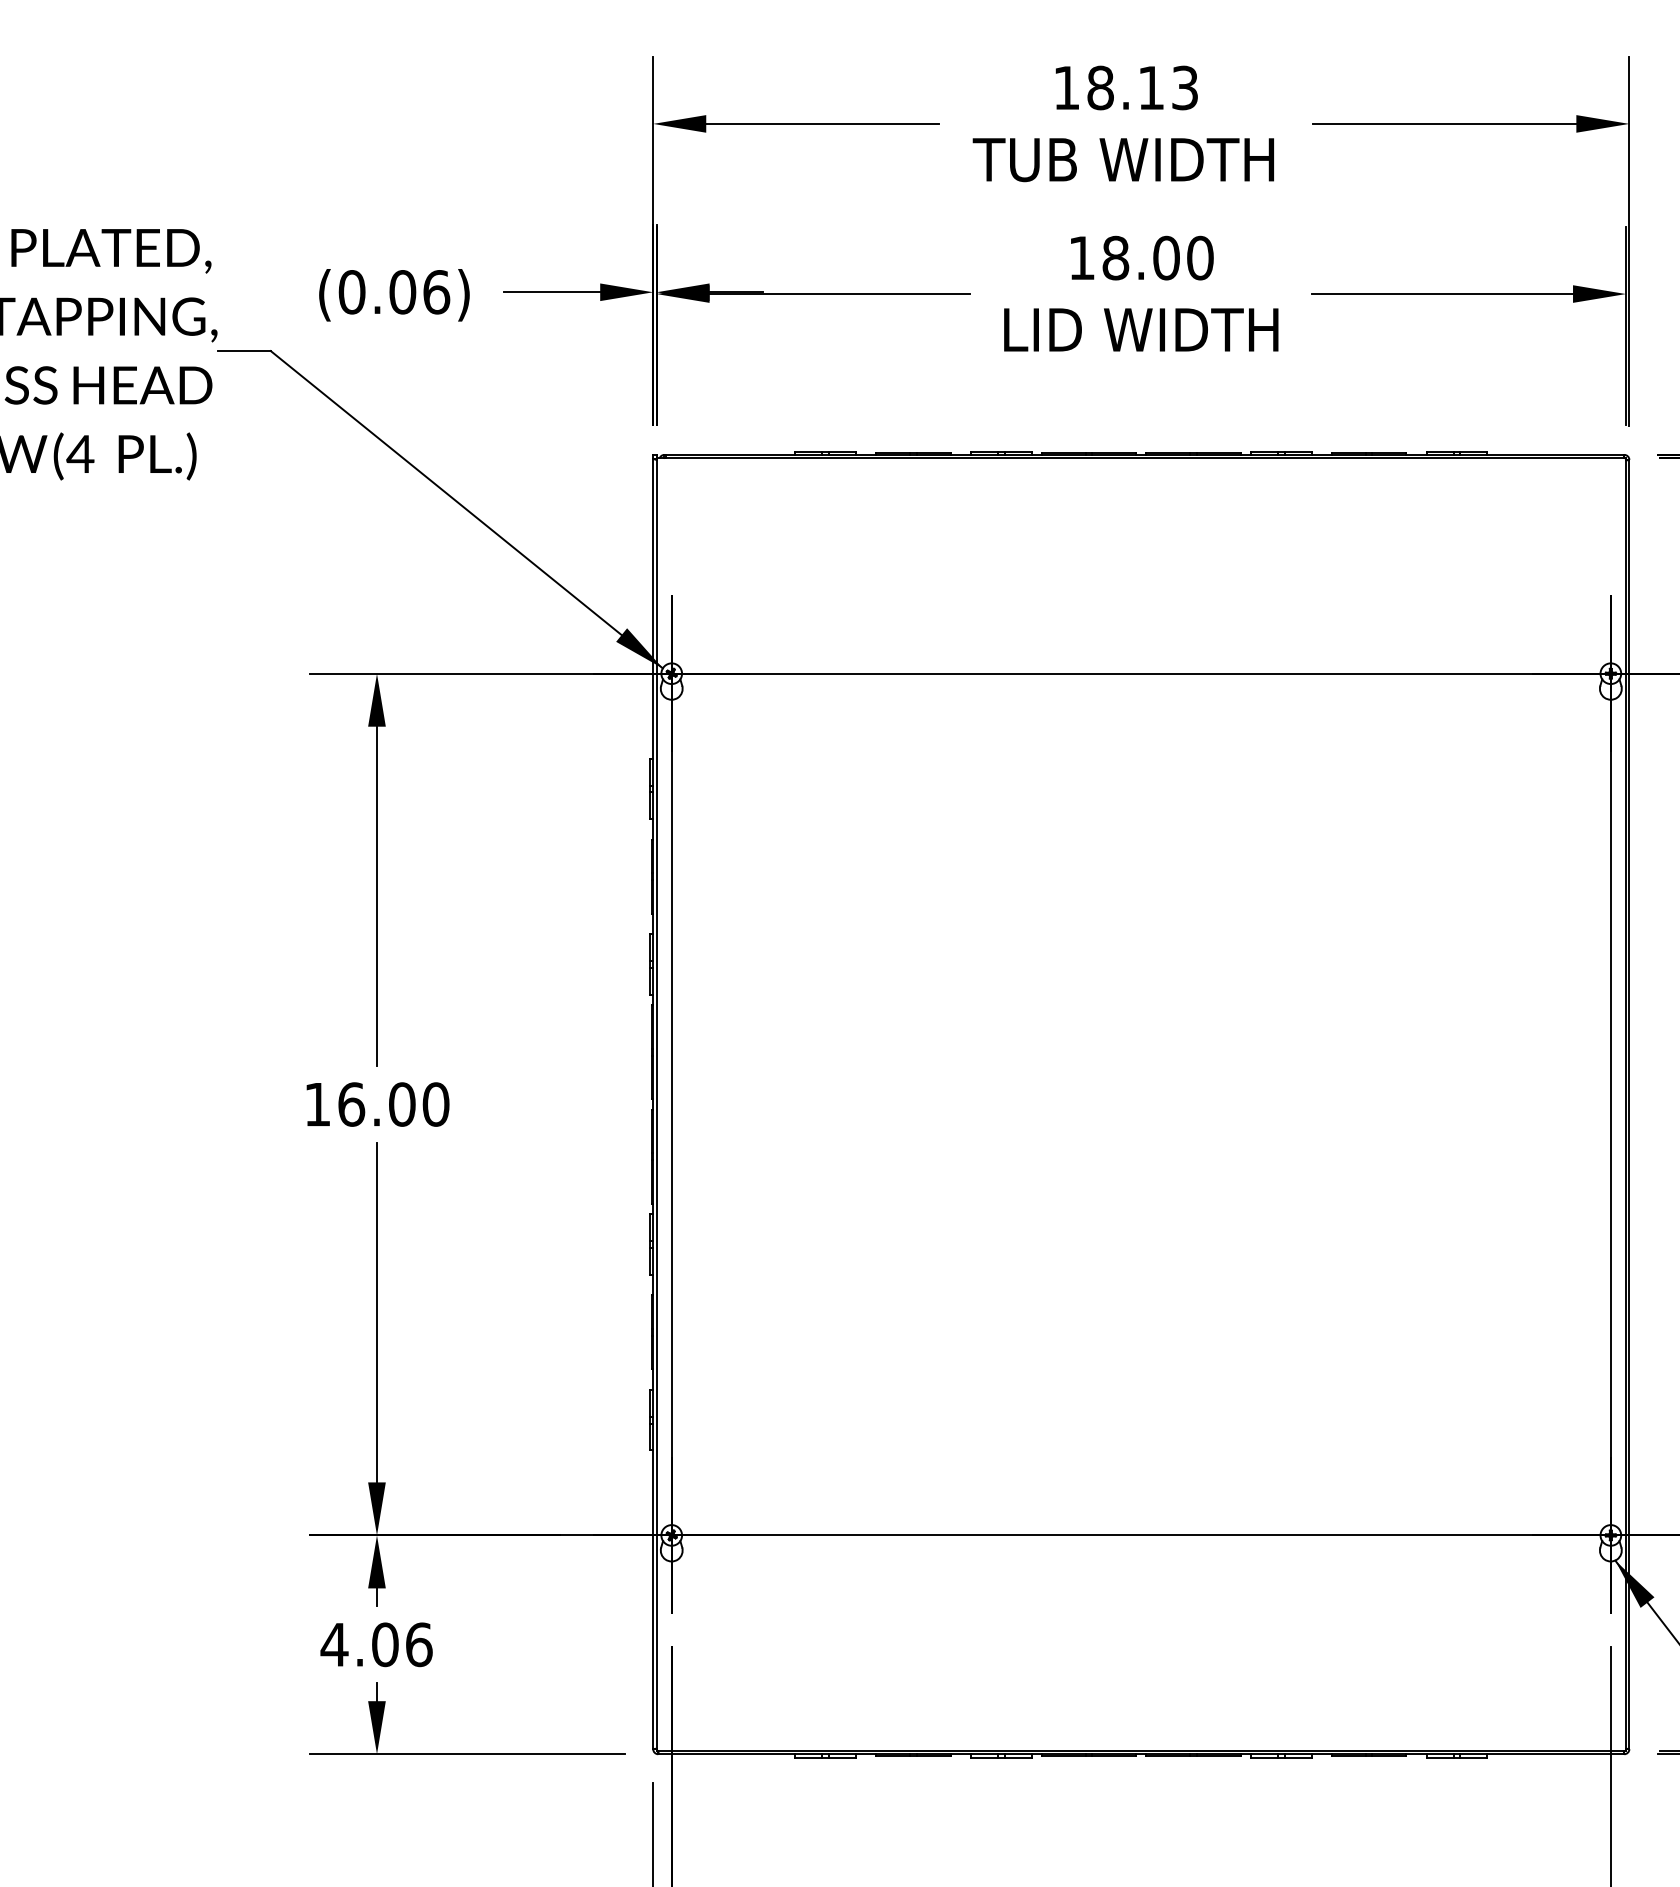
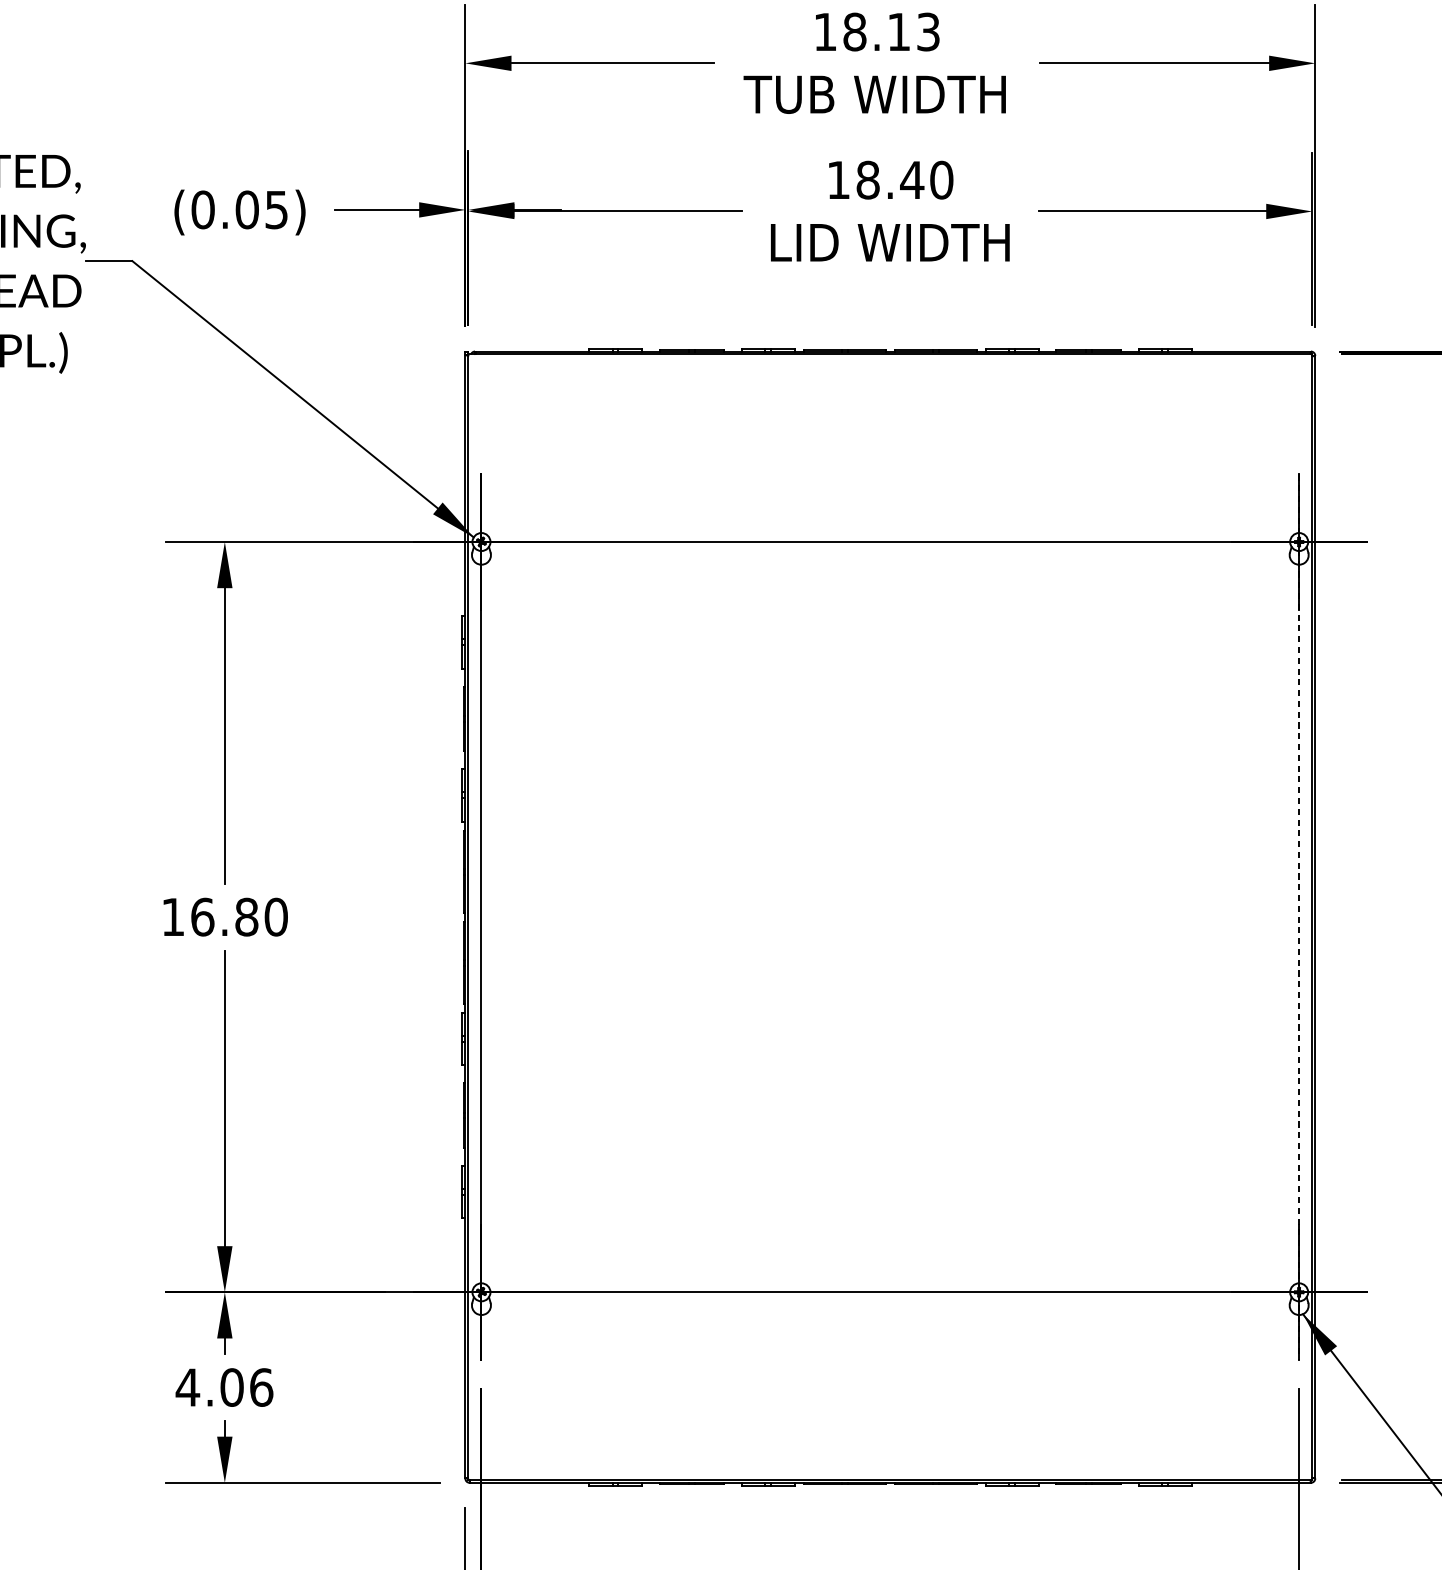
text: (1166, 257) -> (912, 179), 18.00 -> 18.40
text: (436, 292) -> (276, 210), (0.06) -> (0.05)
text: (402, 1104) -> (247, 917), 16.00 -> 16.80
line: (1610, 1104) -> (1298, 917), solid -> dashed

